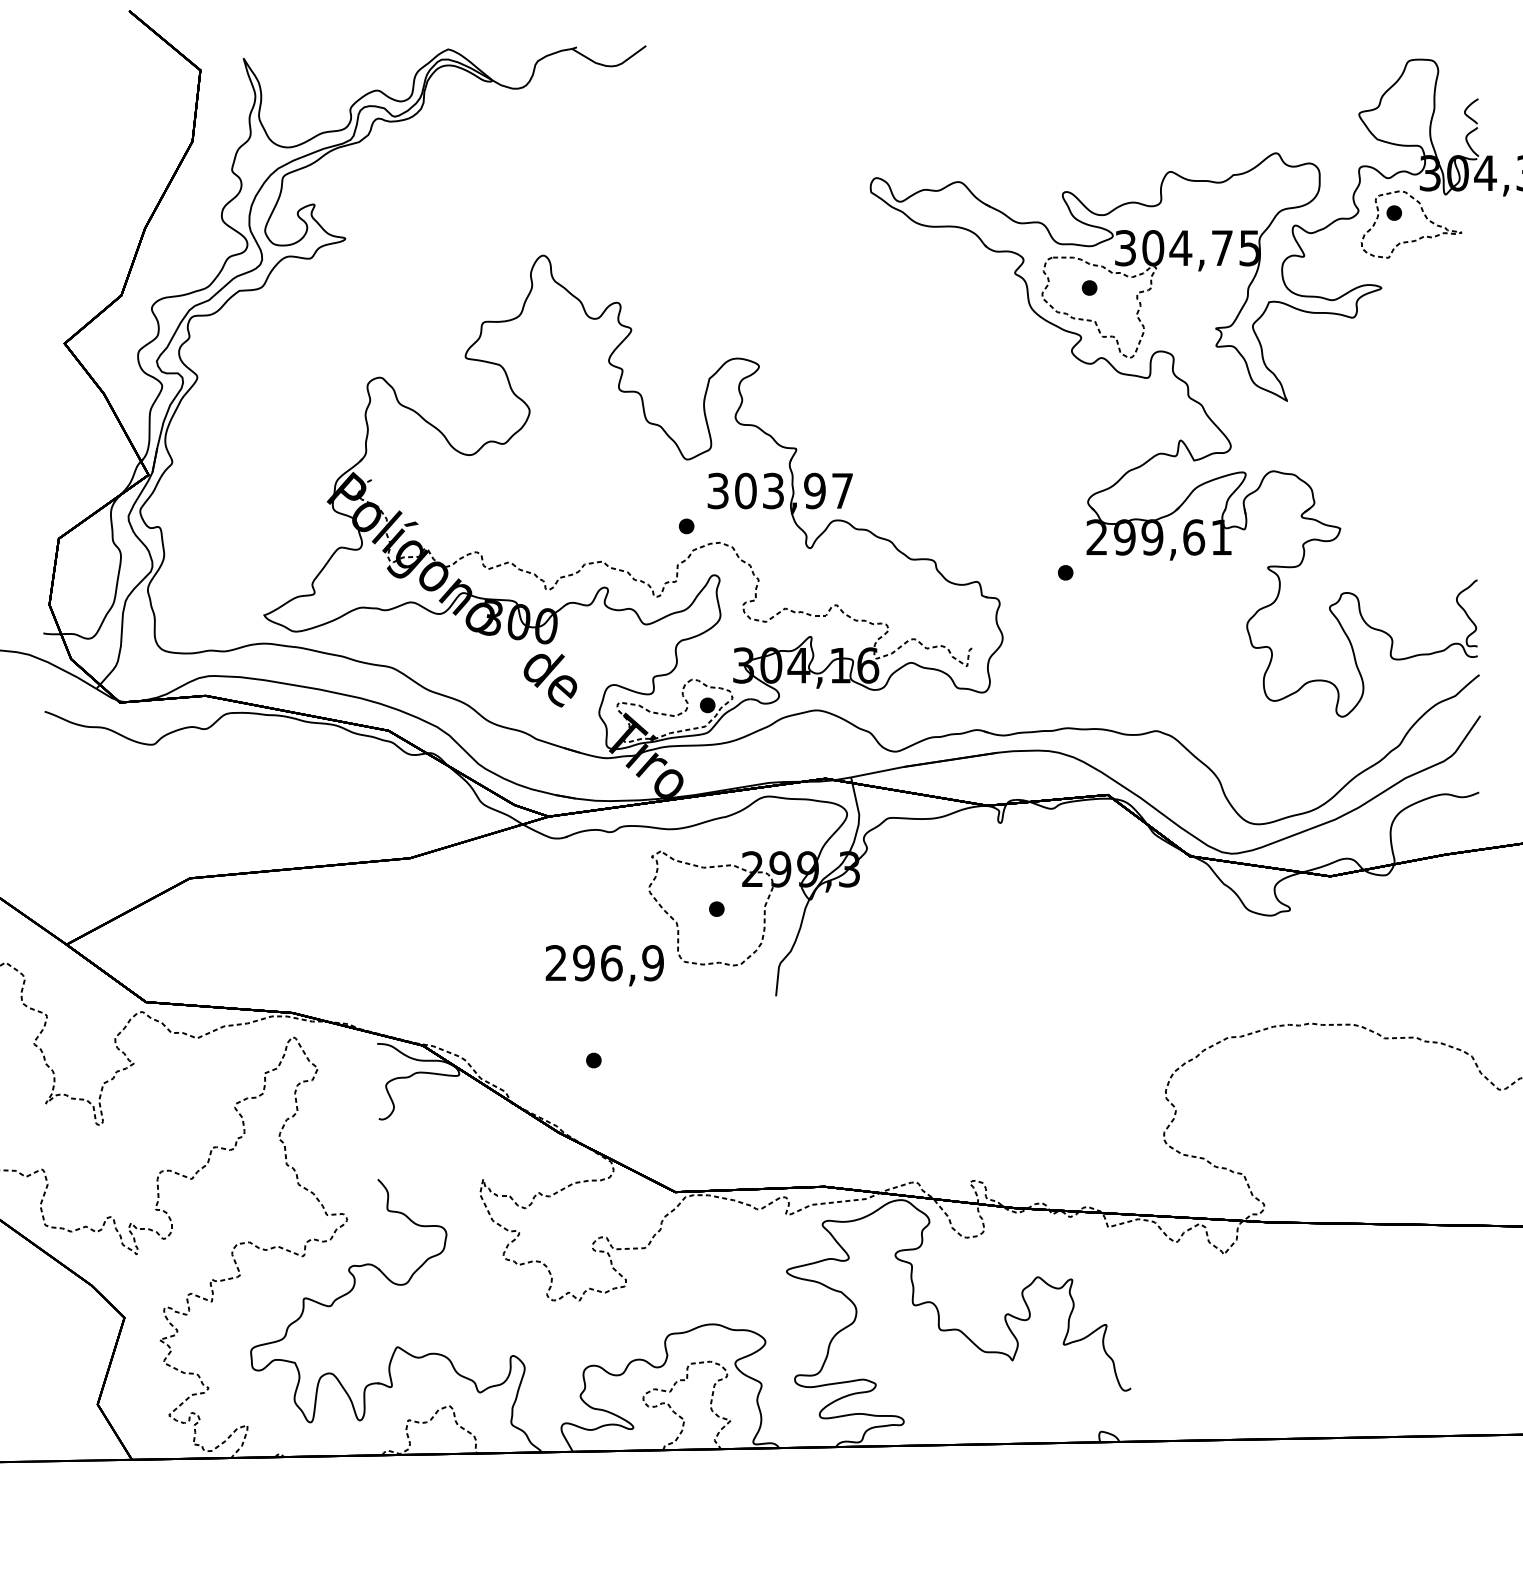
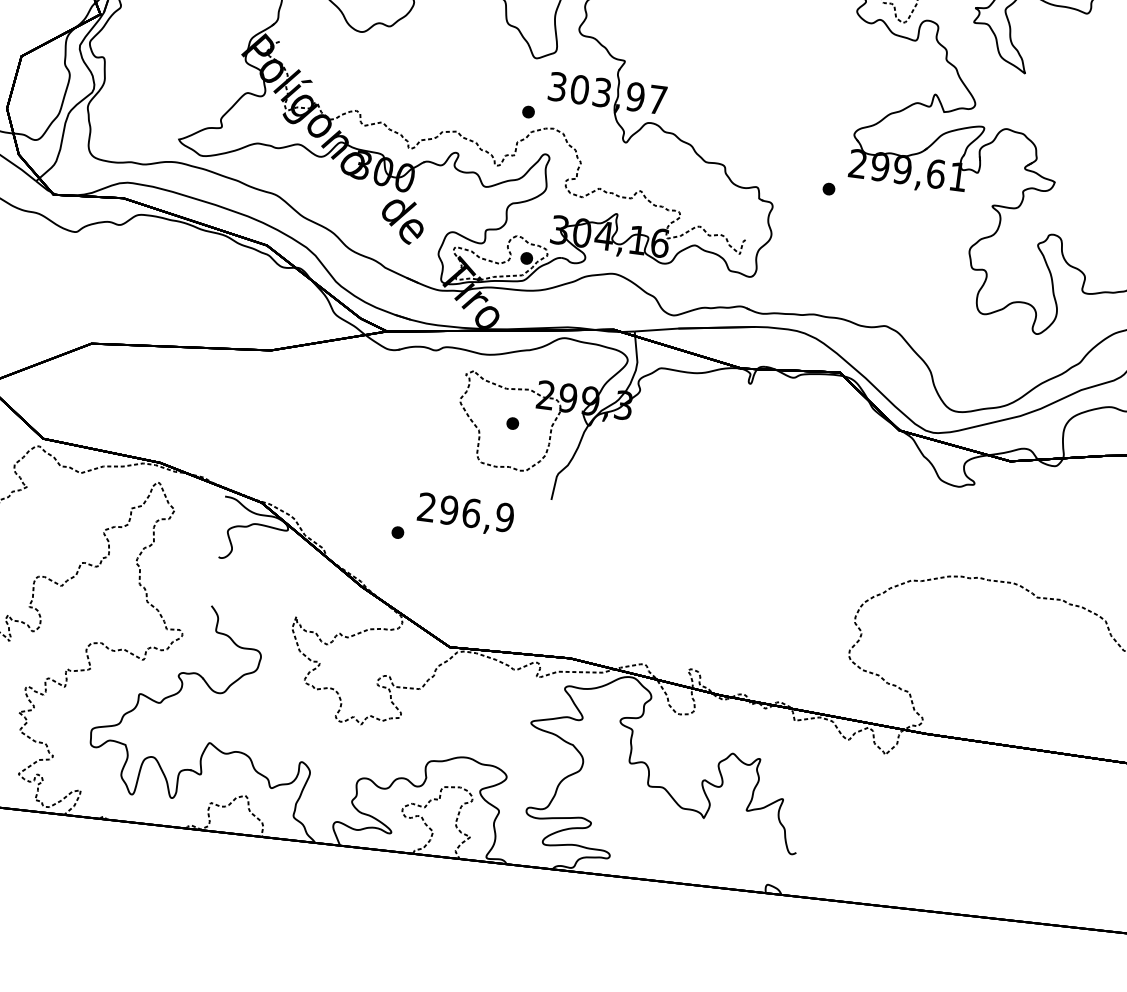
text: (604, 965) -> (465, 514), moved

